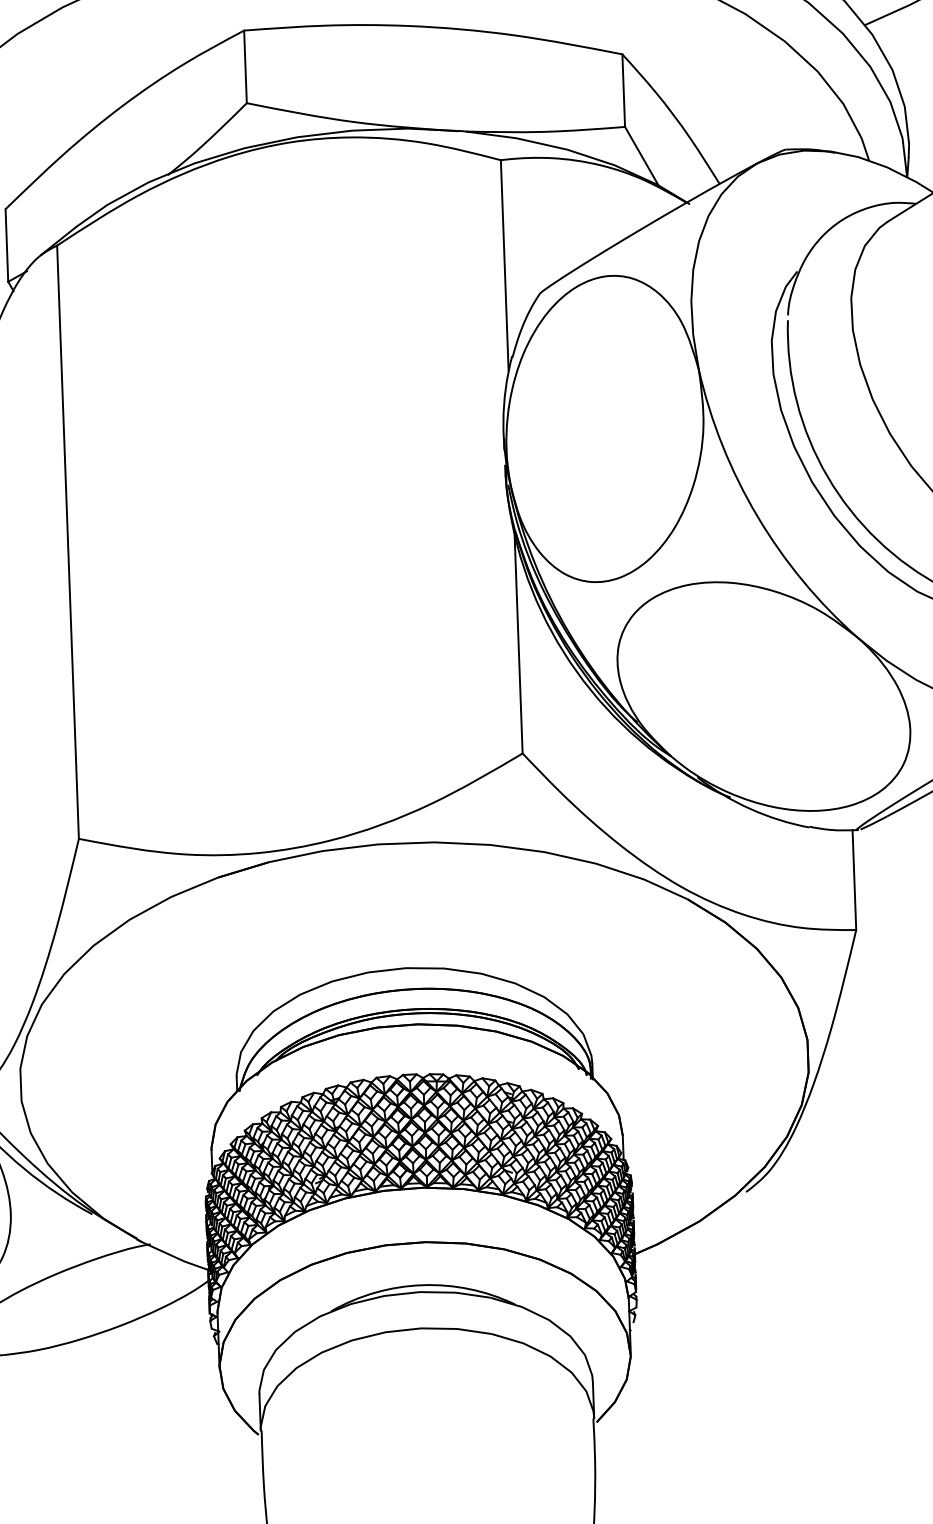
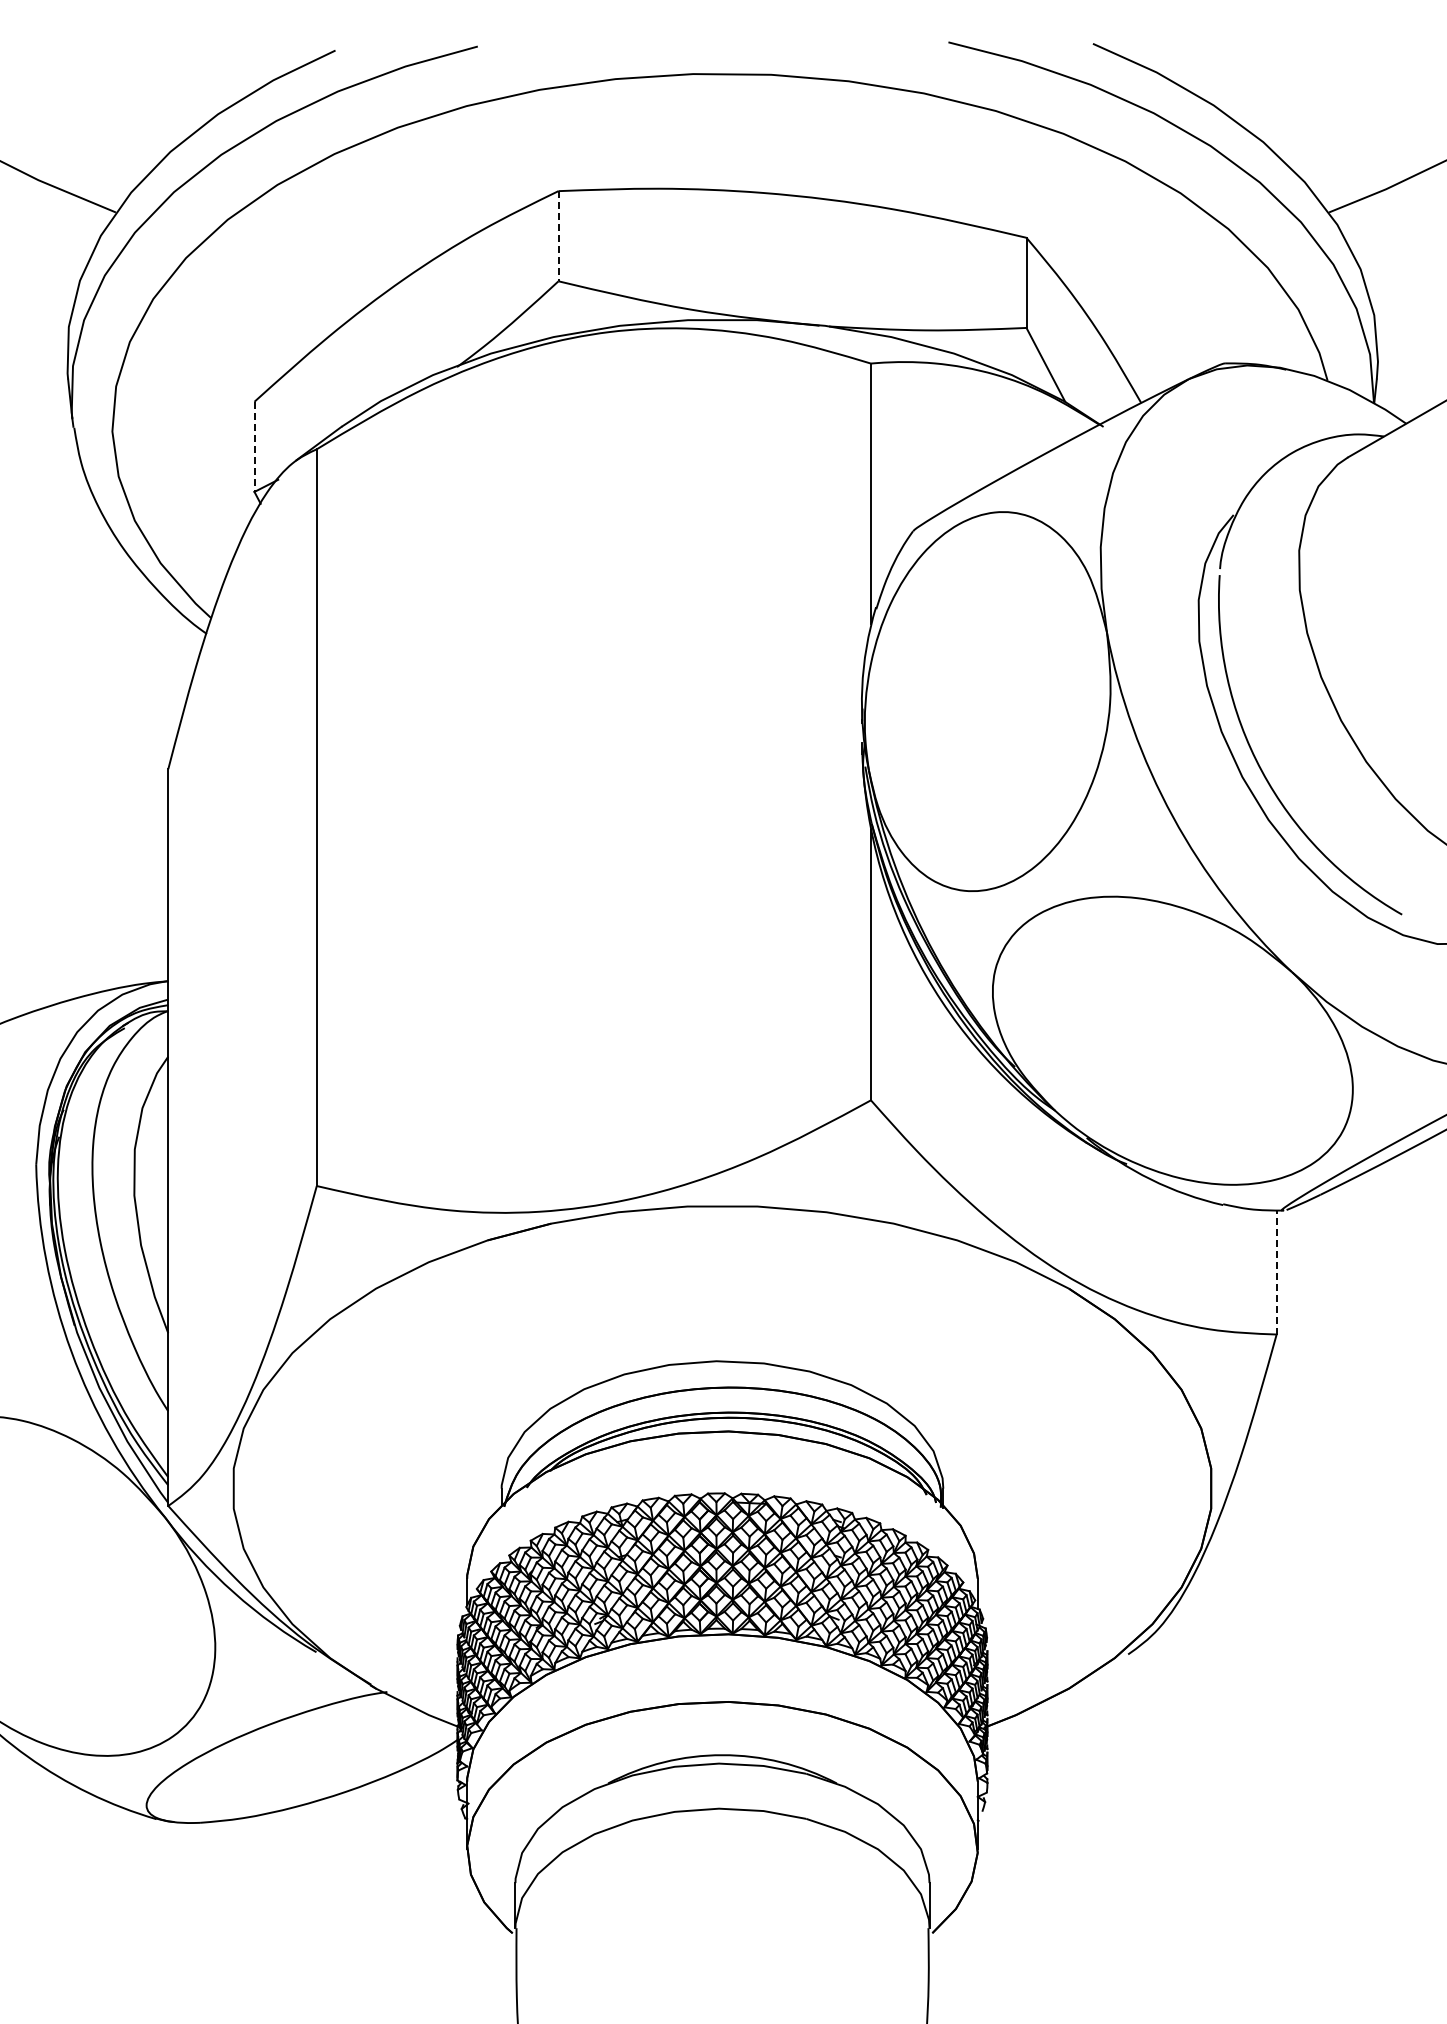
line: (245, 67) -> (558, 236), solid -> dashed
line: (6, 246) -> (254, 447), solid -> dashed
line: (854, 879) -> (1276, 1271), solid -> dashed

